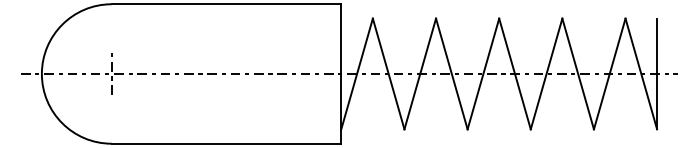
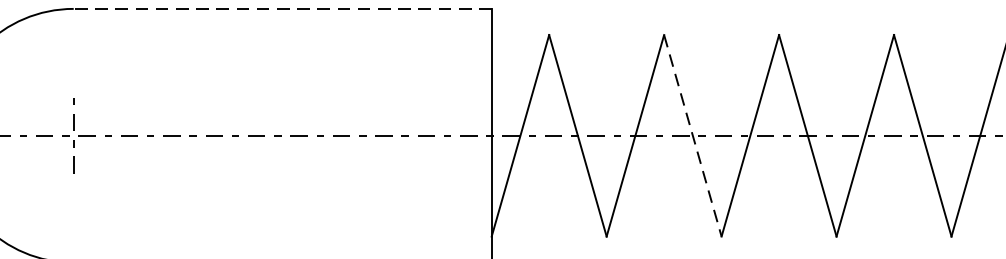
line: (226, 4) -> (282, 9), solid -> dashed
line: (451, 73) -> (692, 134), solid -> dashed

